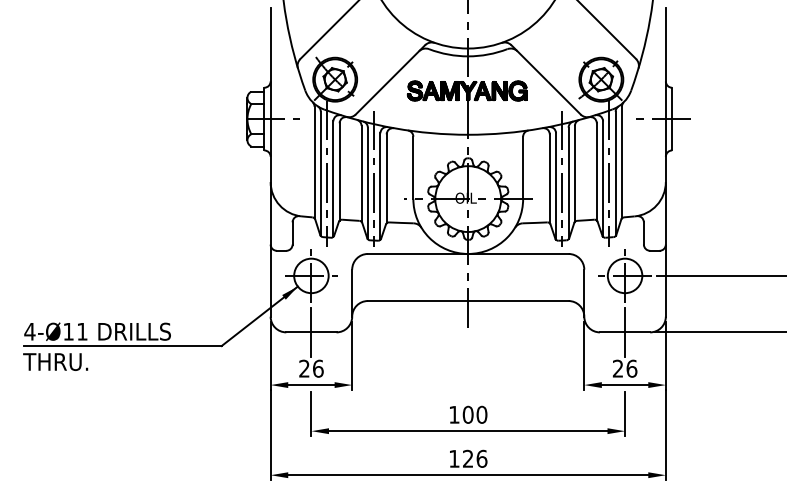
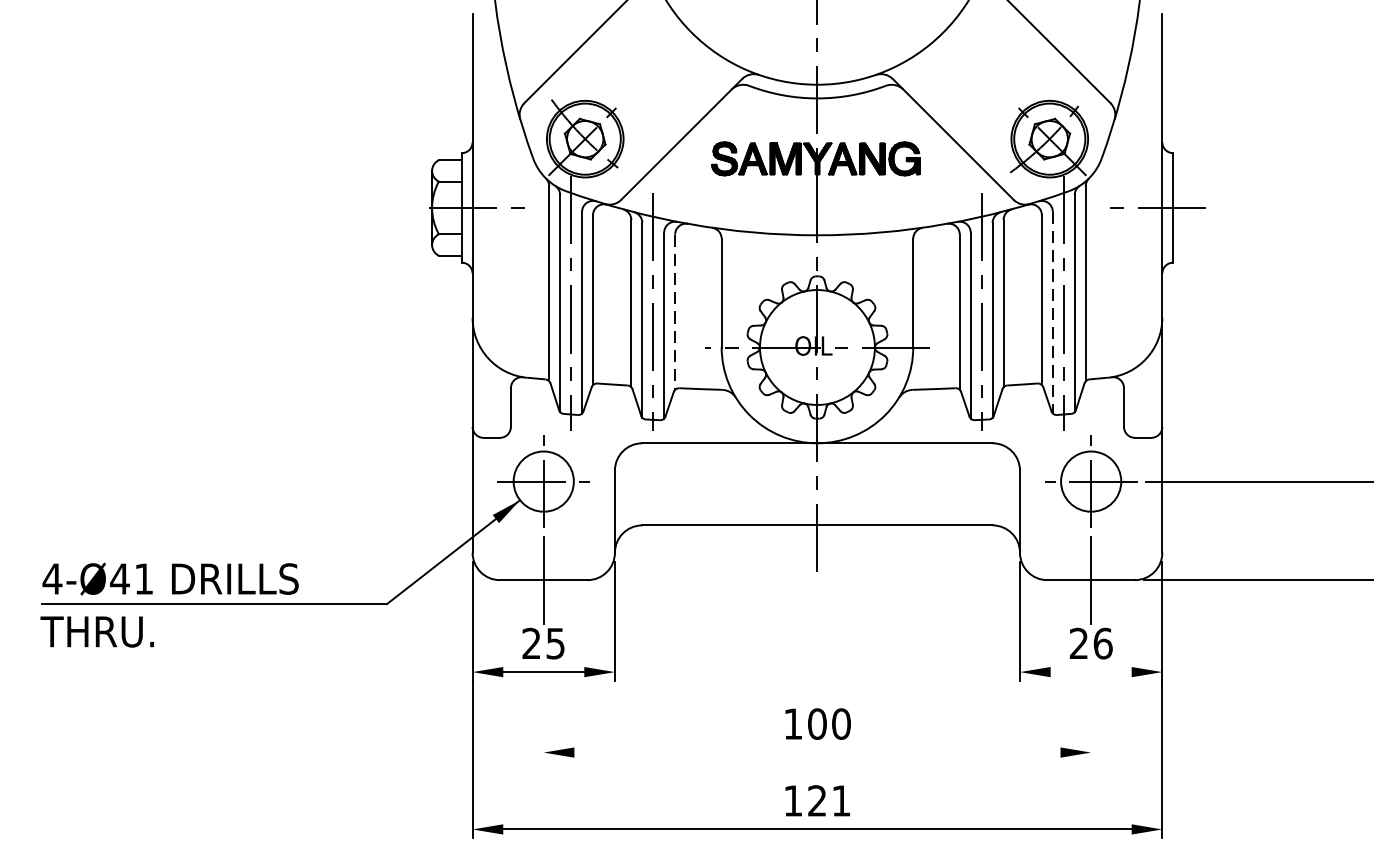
line: (386, 179) -> (674, 313), solid -> dashed
line: (603, 179) -> (1053, 313), solid -> dashed
text: (68, 331) -> (119, 578), 4-Ø11 -> 4-Ø41
text: (318, 368) -> (556, 643), 26 -> 25
line: (624, 385) -> (1090, 672), removed
line: (311, 413) -> (543, 721), removed
line: (625, 413) -> (1091, 721), removed
line: (467, 431) -> (816, 753), removed
text: (481, 458) -> (840, 800), 126 -> 121

